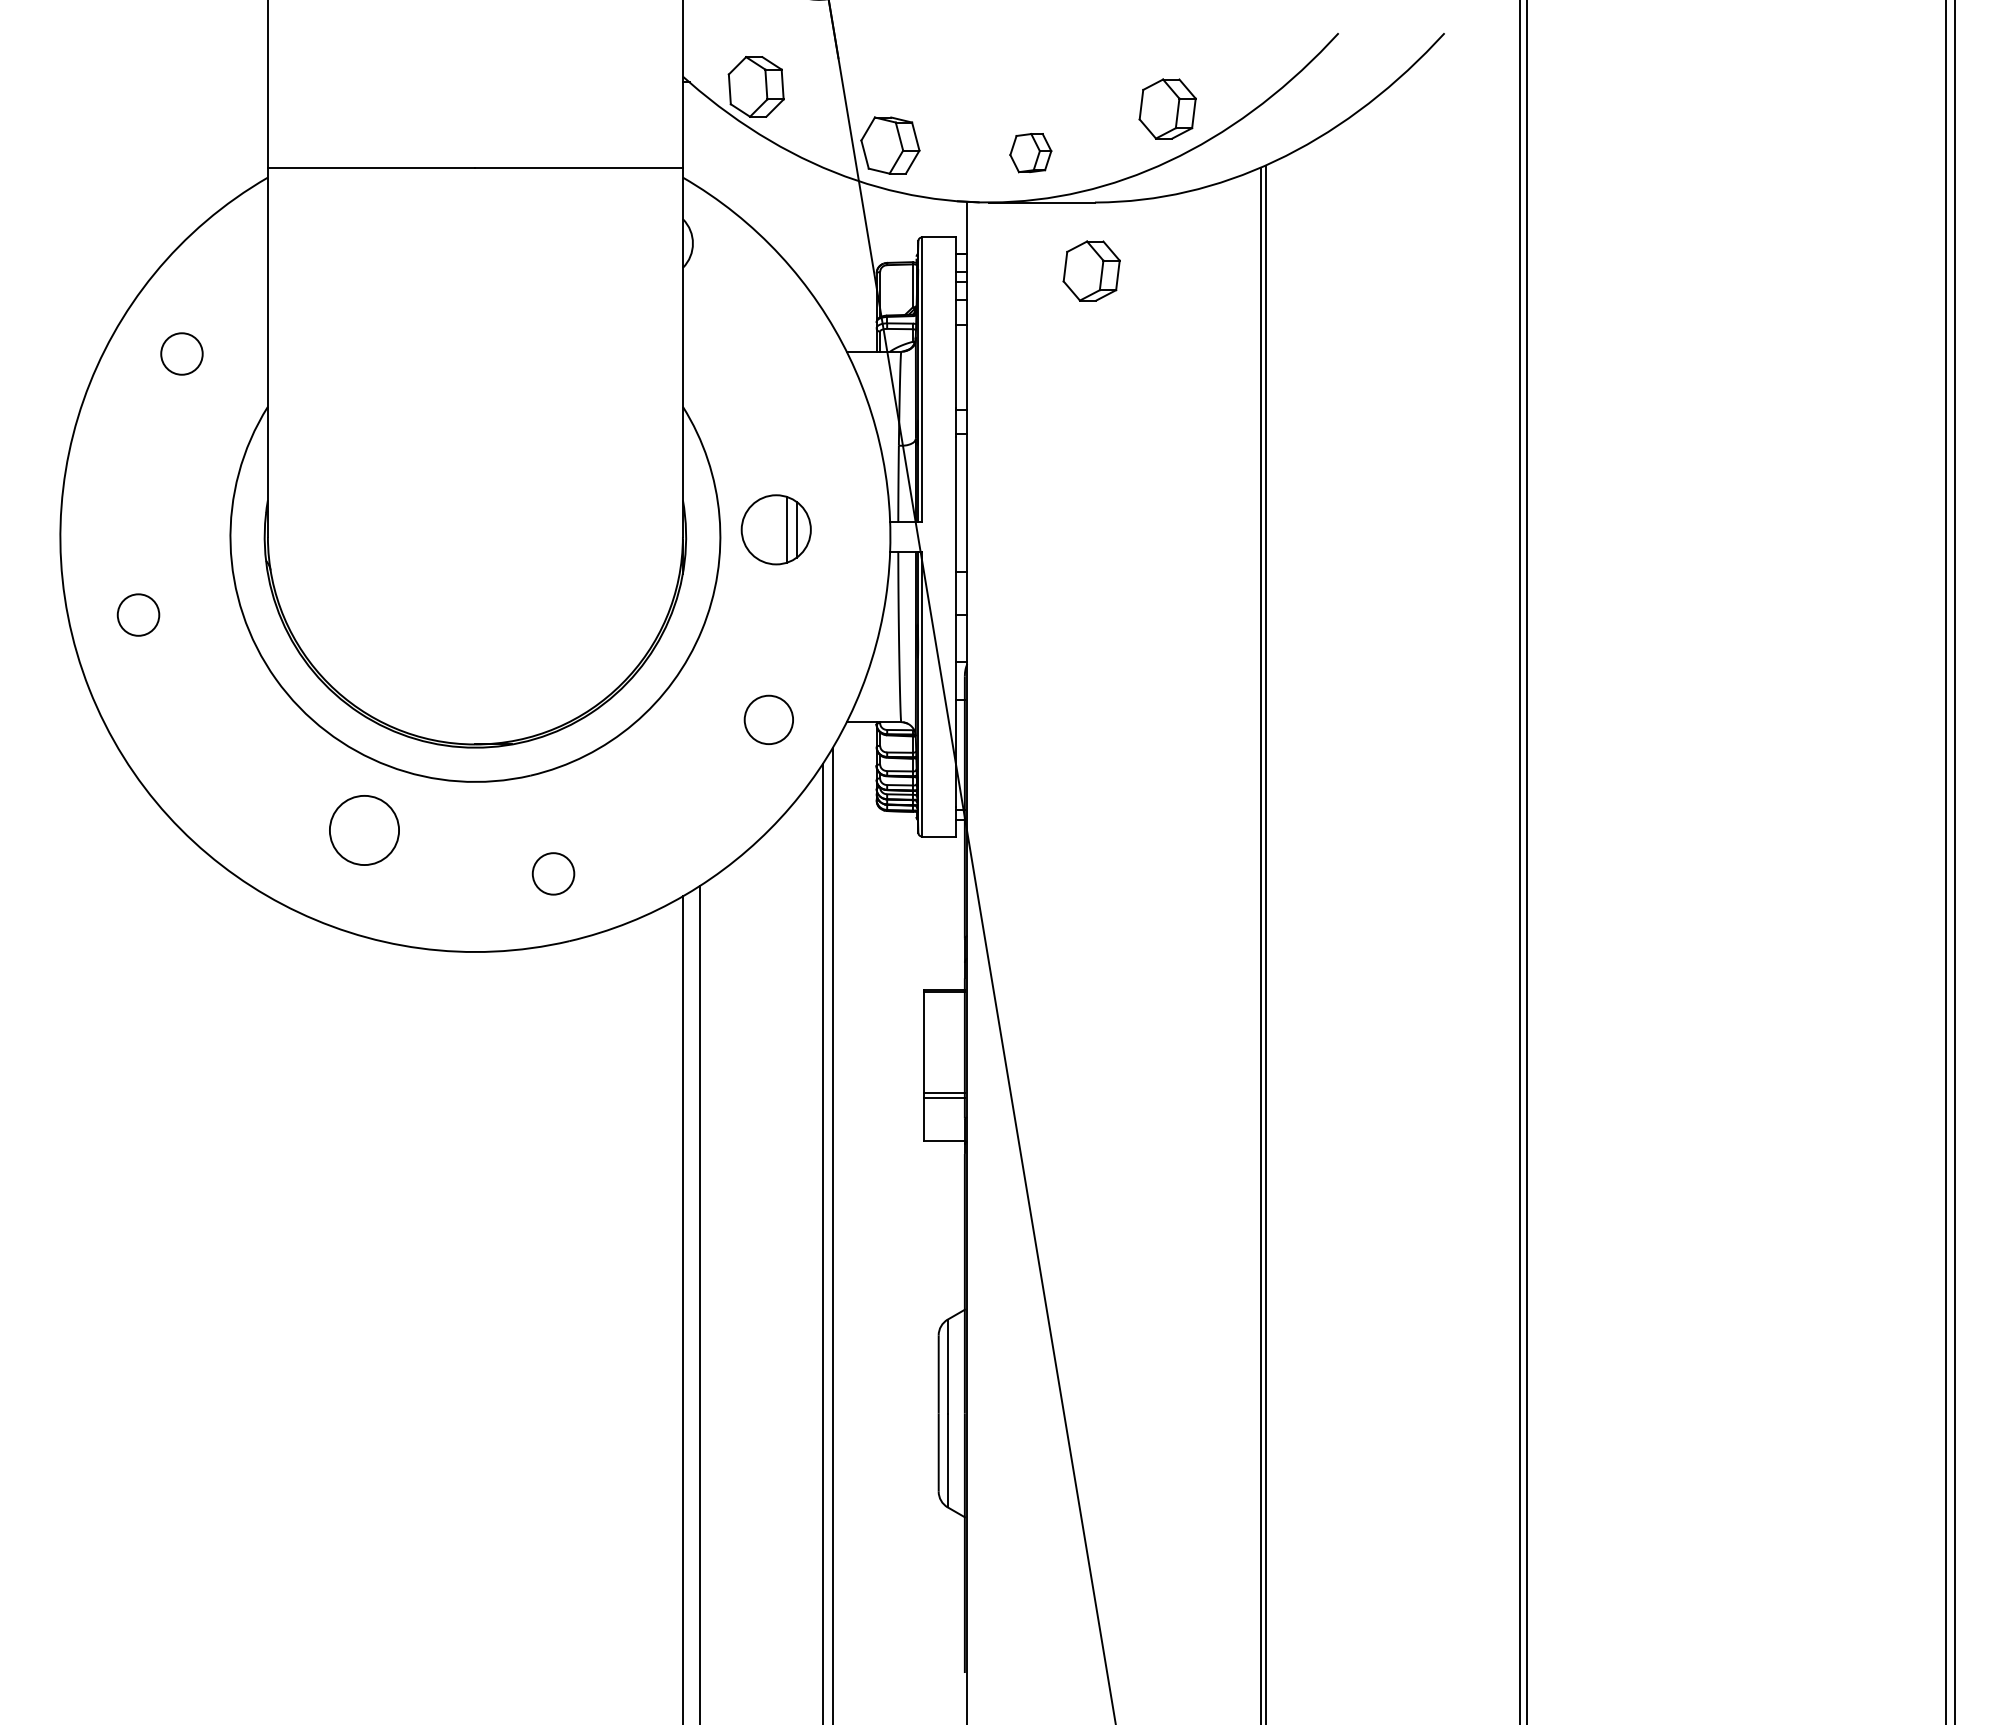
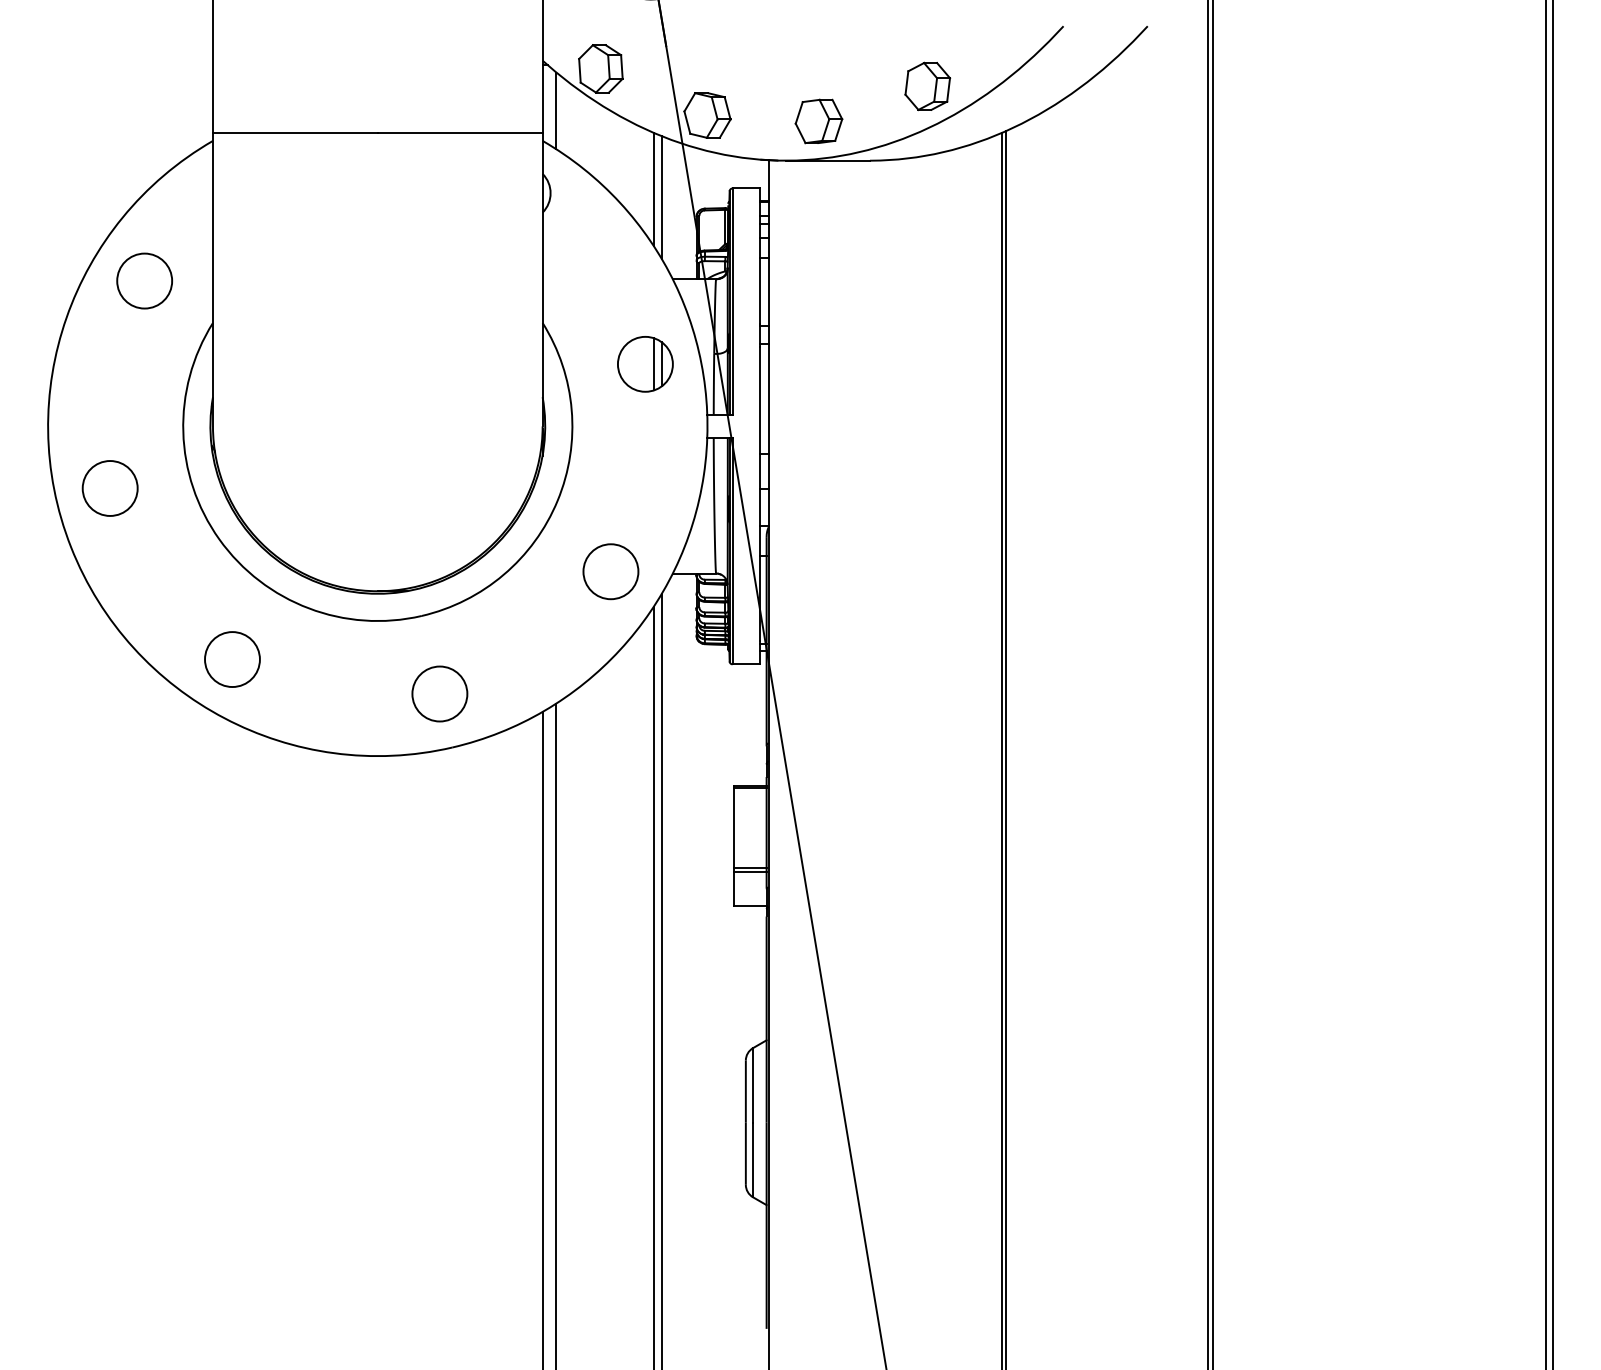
line: (700, 139) -> (556, 110), added
part: (1030, 152) -> (818, 120), size x1.43
line: (822, 238) -> (653, 189), added
line: (832, 248) -> (661, 197), added
part: (1091, 270) -> (867, 214), removed
circle: (181, 353) -> (144, 280), size x1.67
part: (775, 529) -> (644, 364), moved
circle: (138, 614) -> (110, 487), size x1.67
circle: (768, 719) -> (610, 571), size x1.43
circle: (364, 830) -> (232, 659), moved
circle: (553, 873) -> (439, 693), size x1.67

